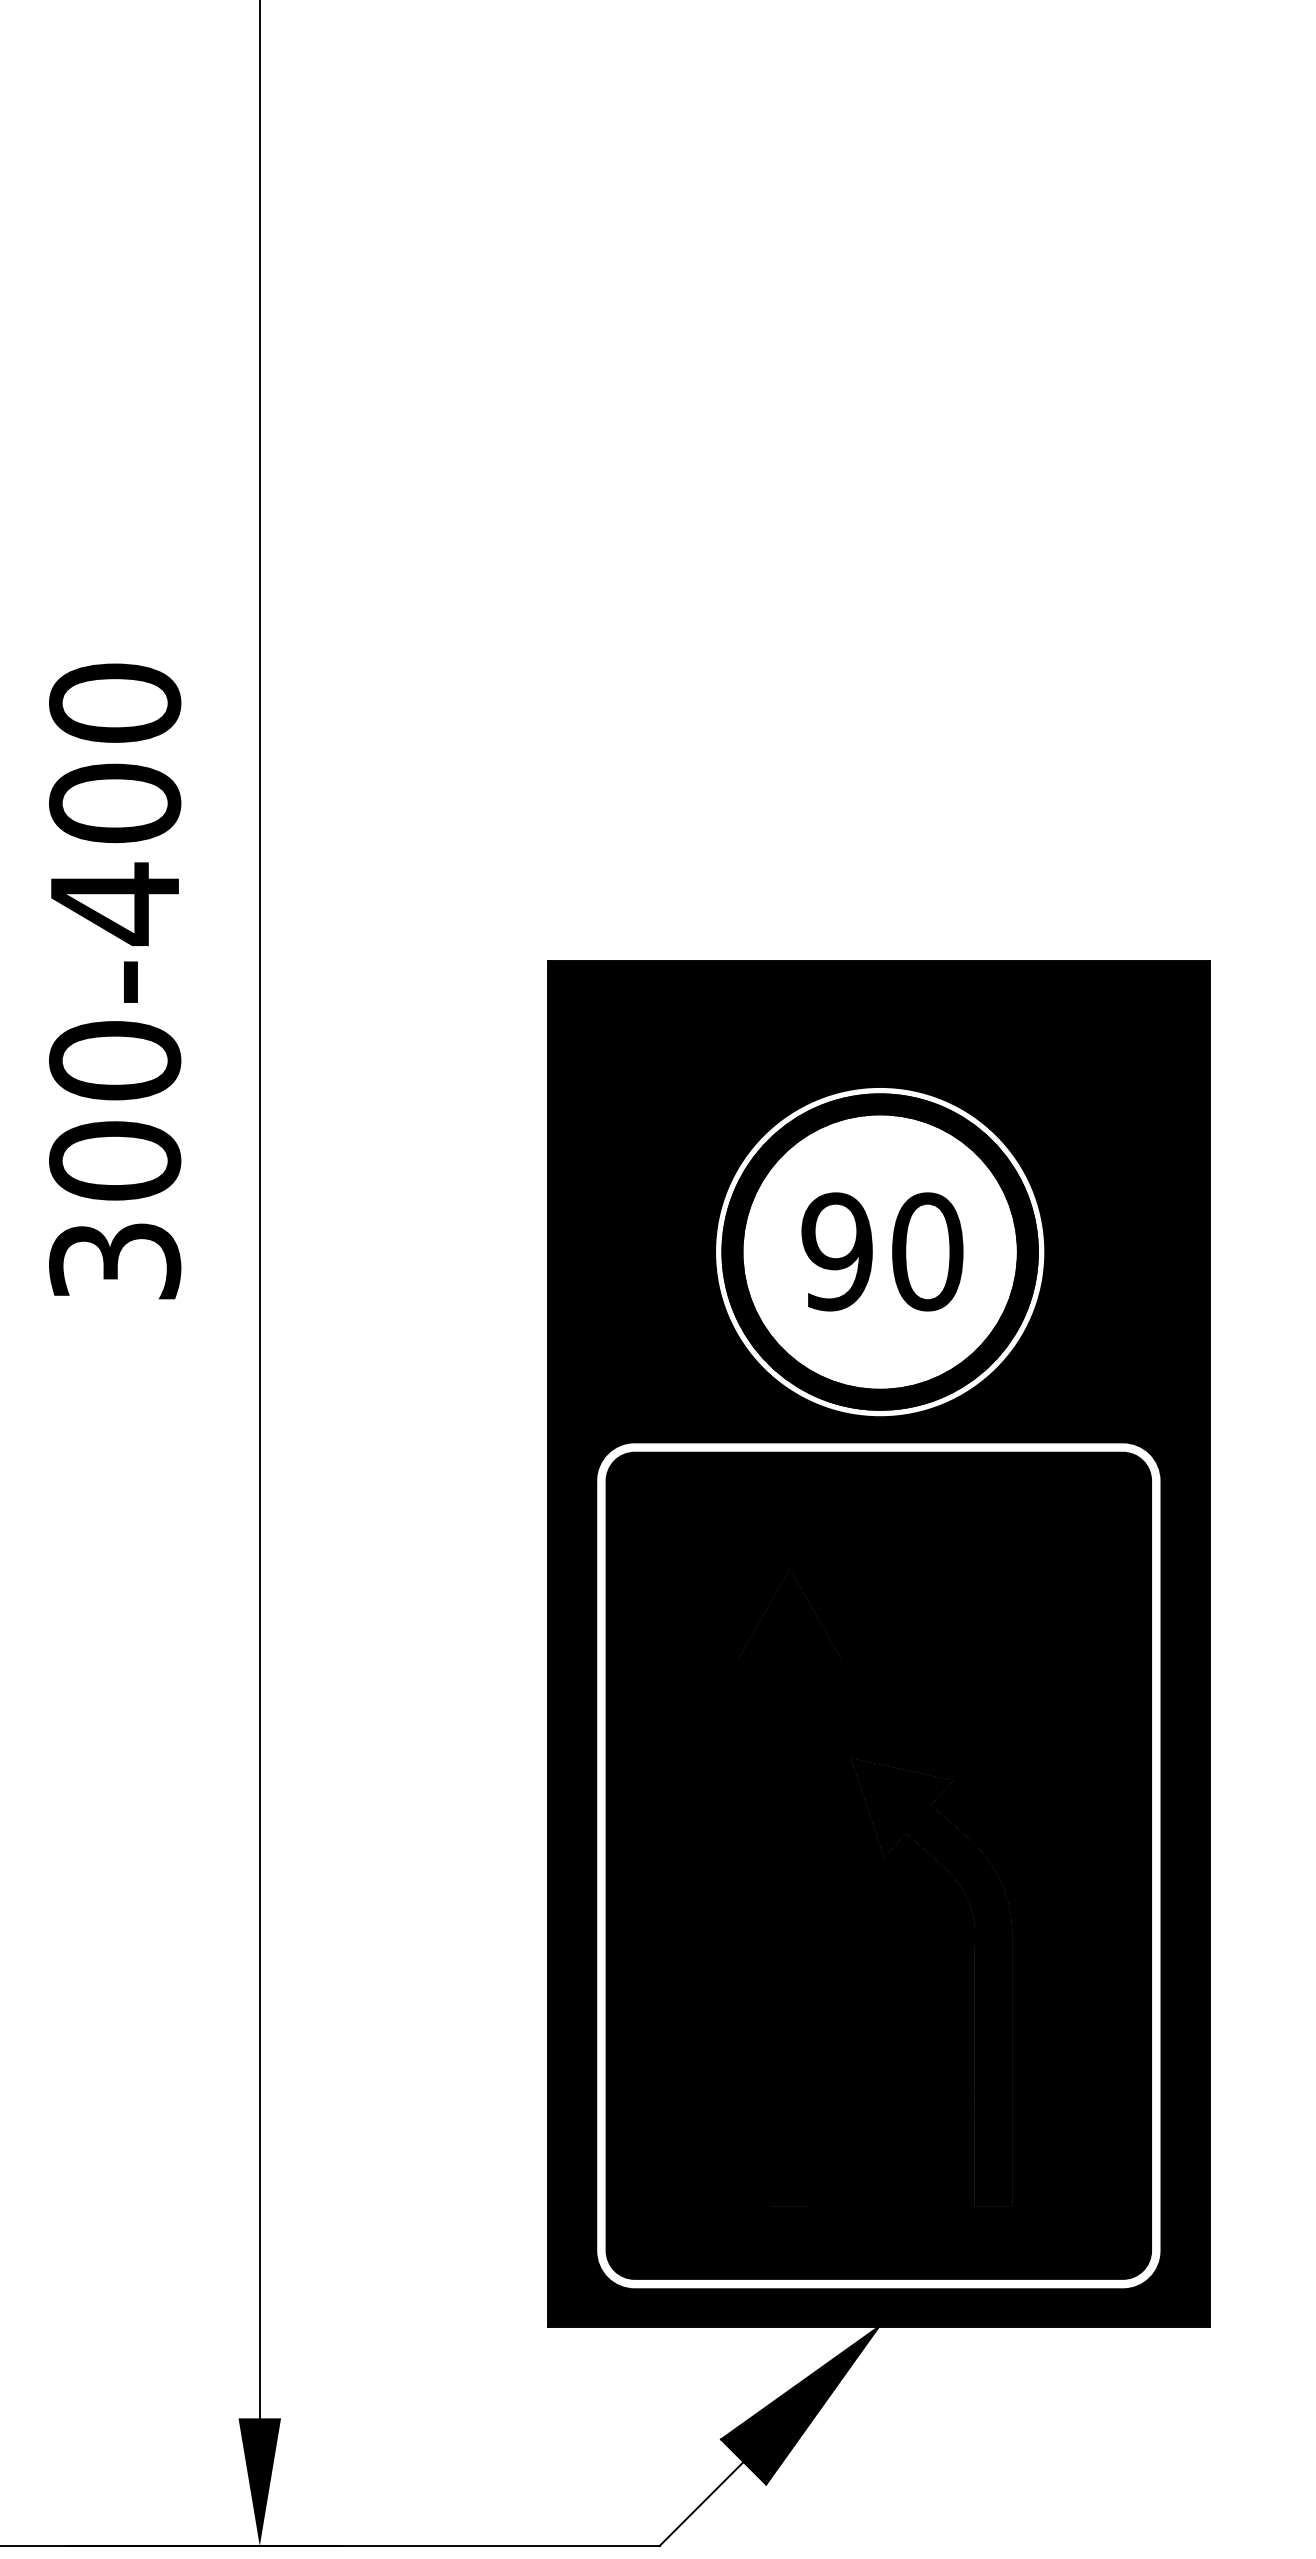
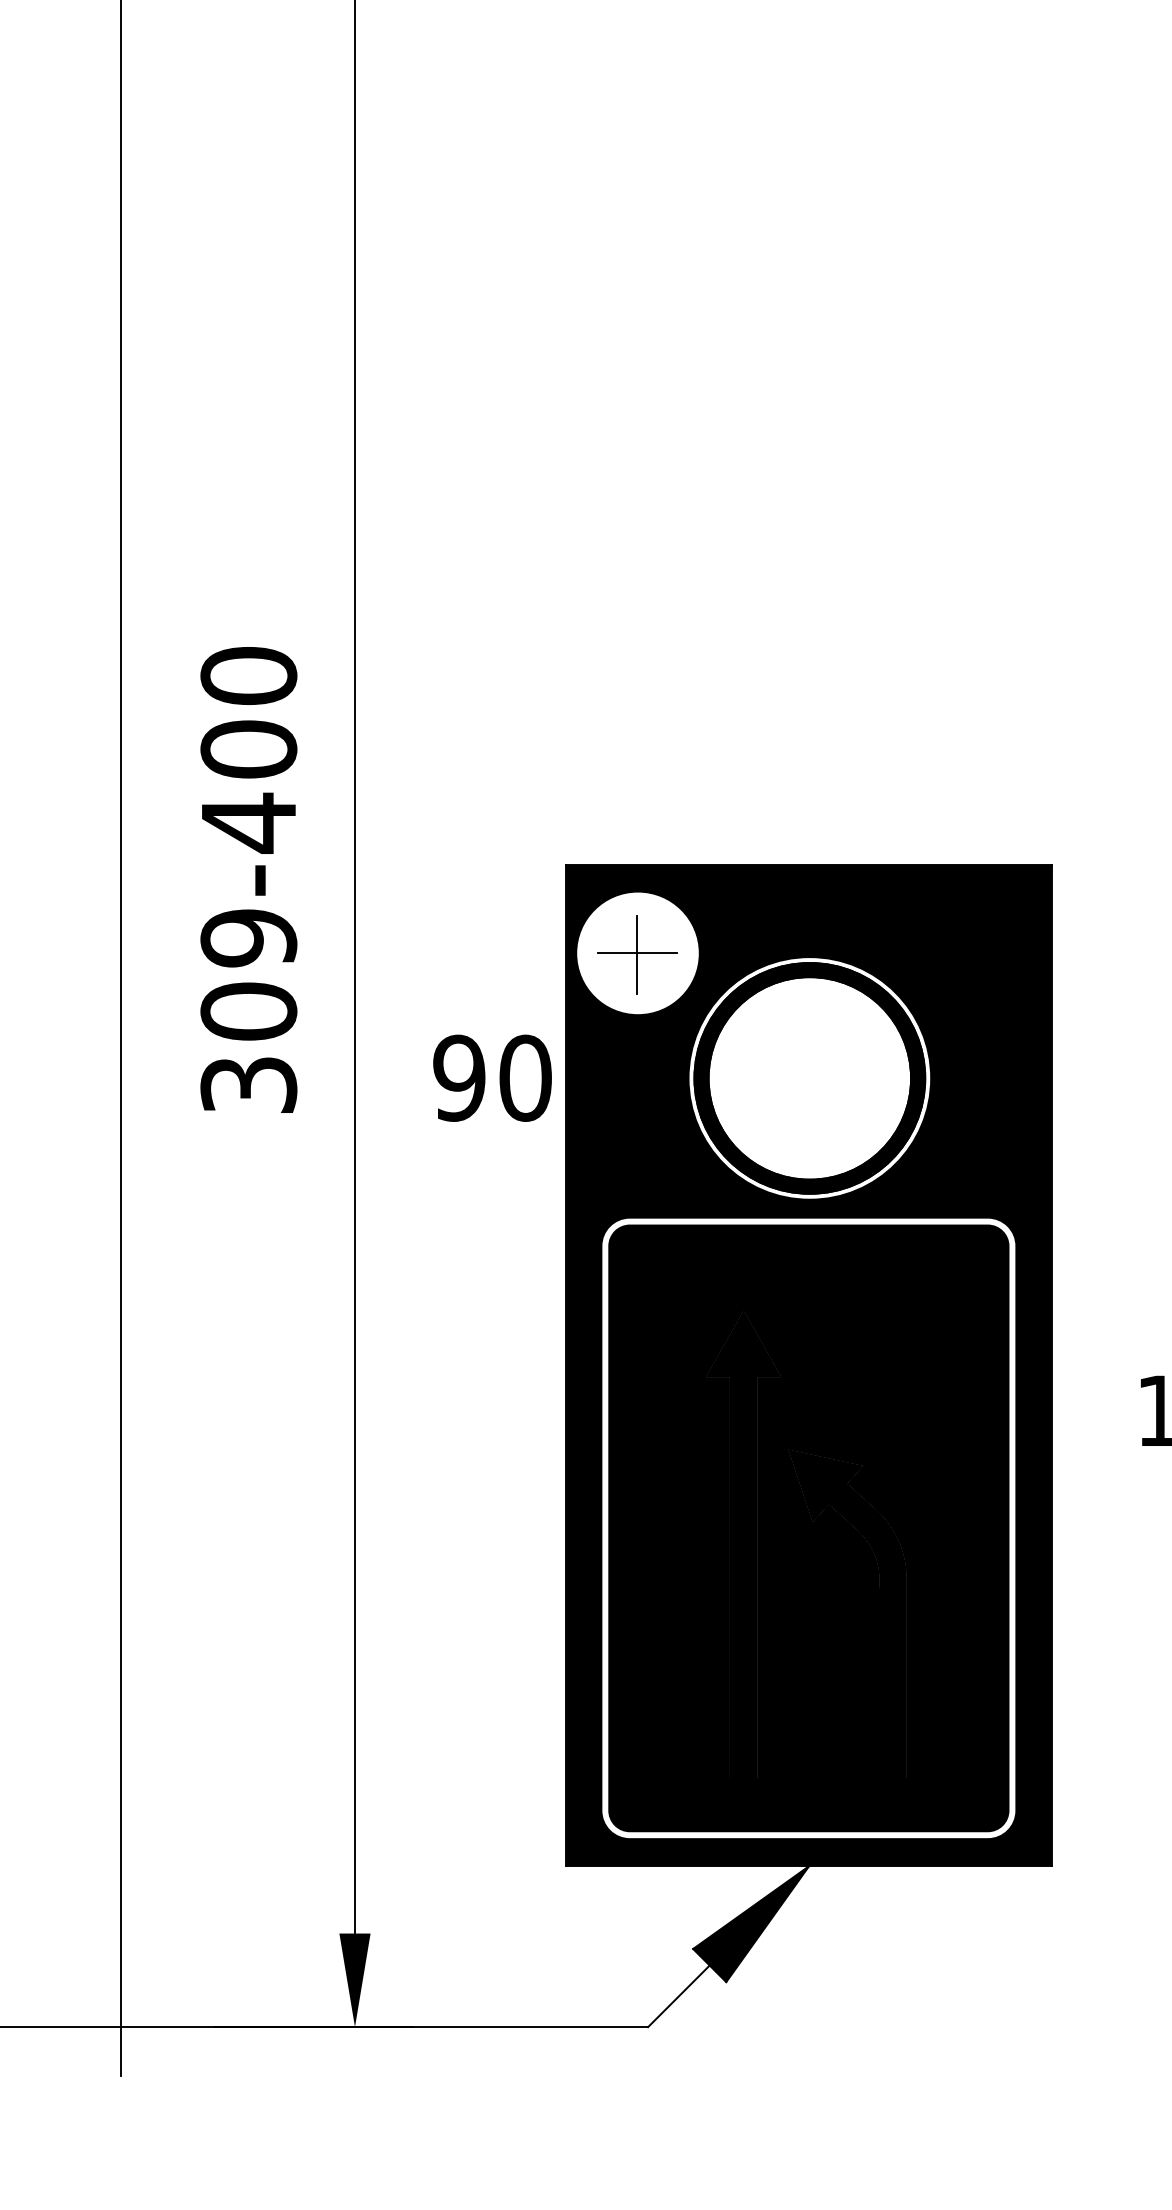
text: (114, 1061) -> (248, 938), 300-400 -> 309-400
fill: (645, 1081) -> (637, 953), removed
text: (882, 1250) -> (492, 1077), moved

